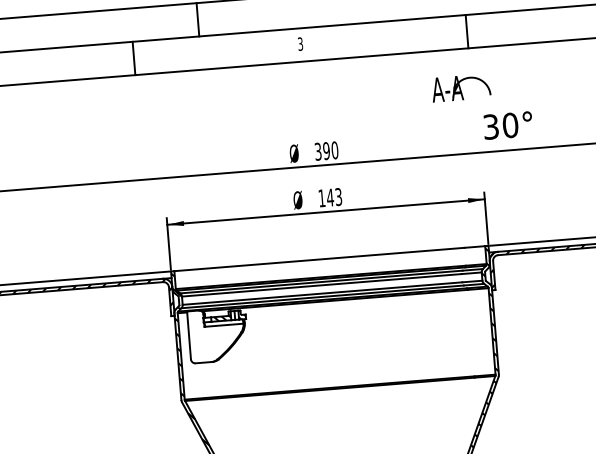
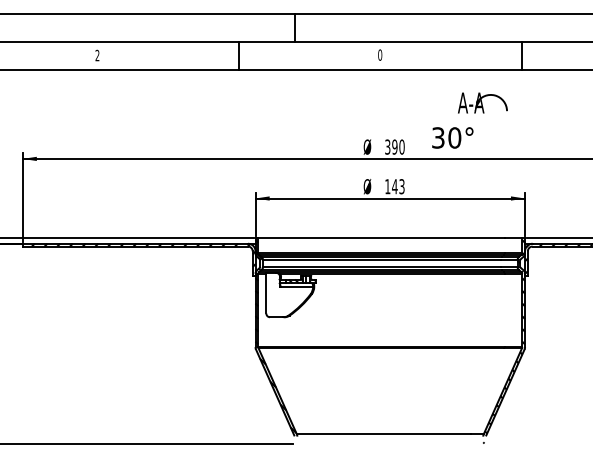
text: (300, 43) -> (380, 54), 3 -> 0
part: (460, 87) -> (482, 102), moved
text: (507, 125) -> (452, 137), moved

